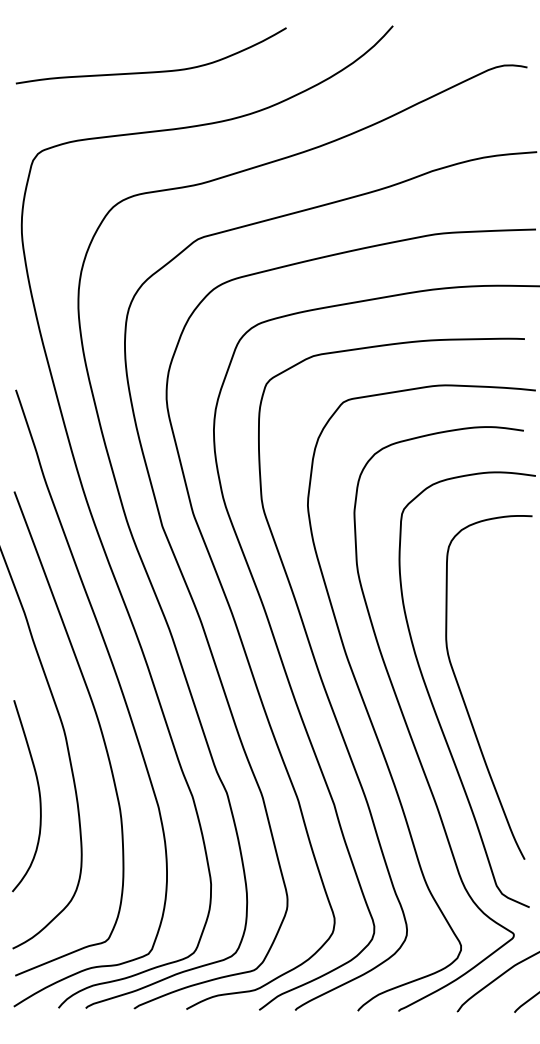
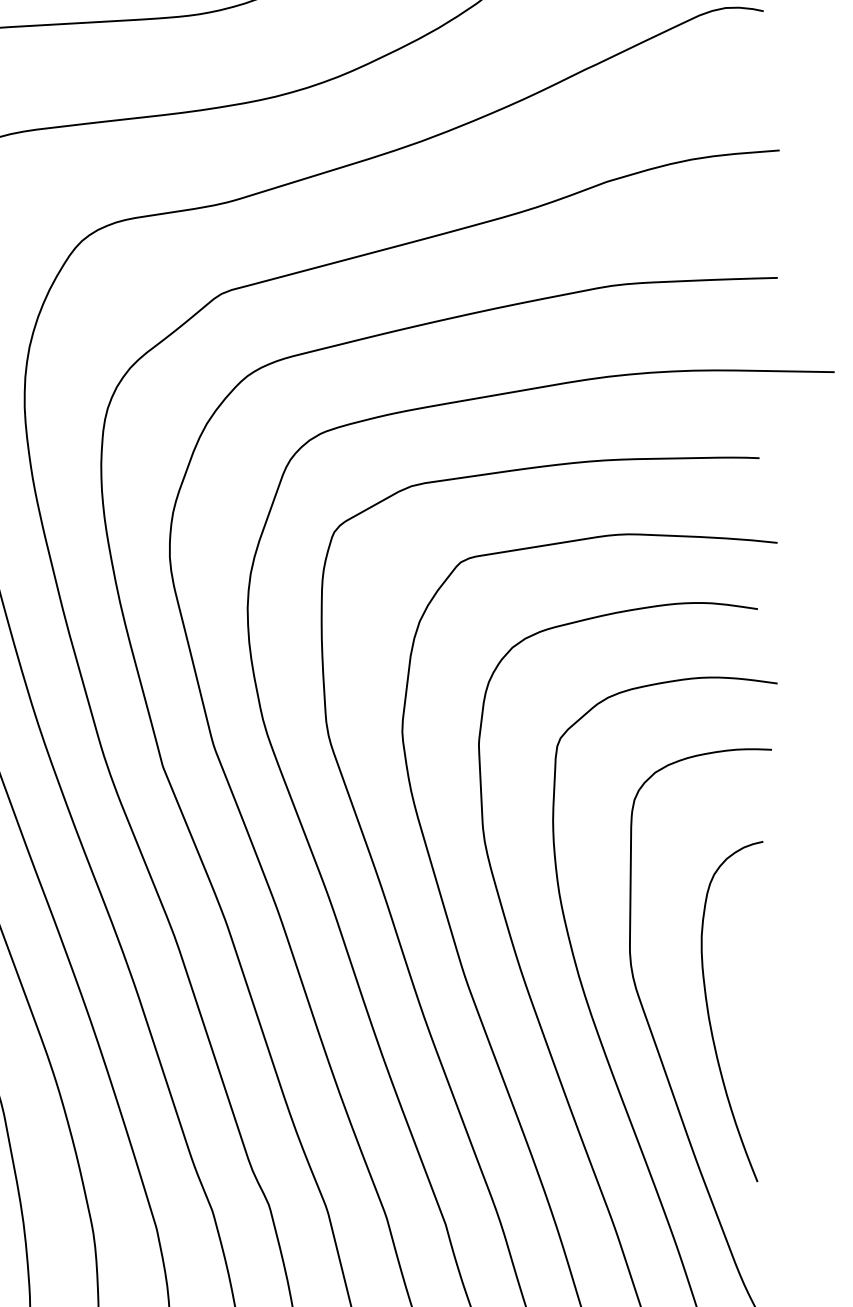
curve: (494, 674) -> (709, 1010), added

